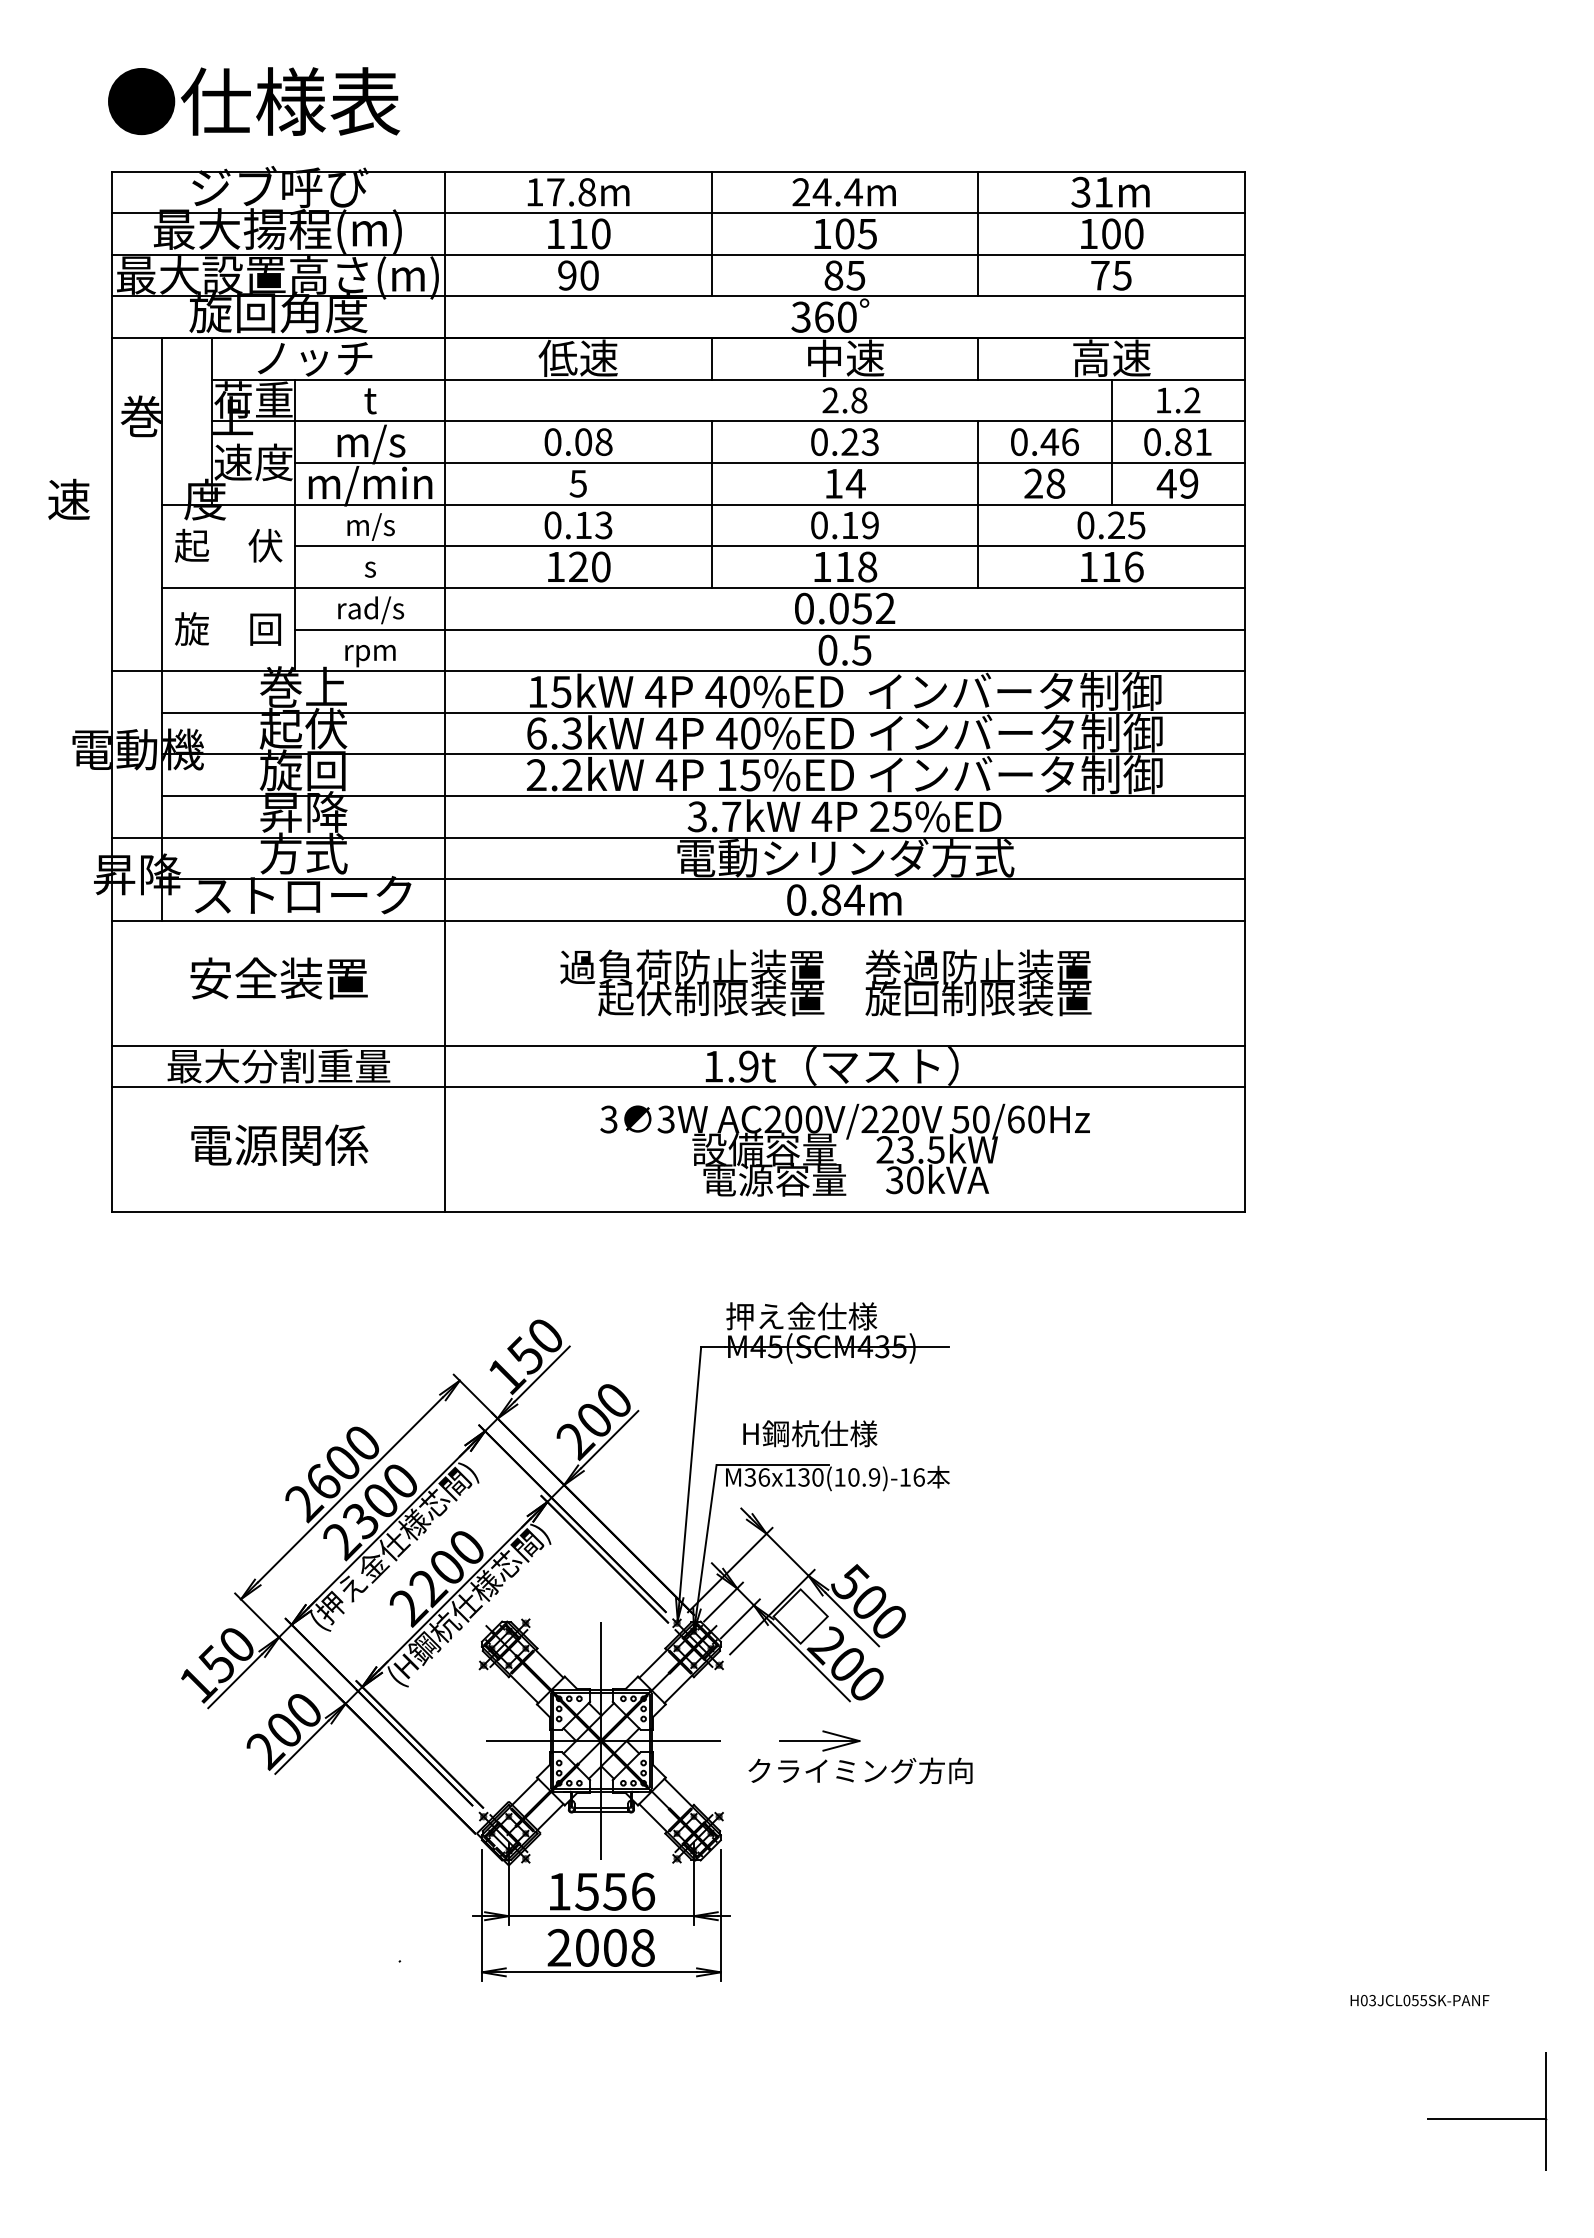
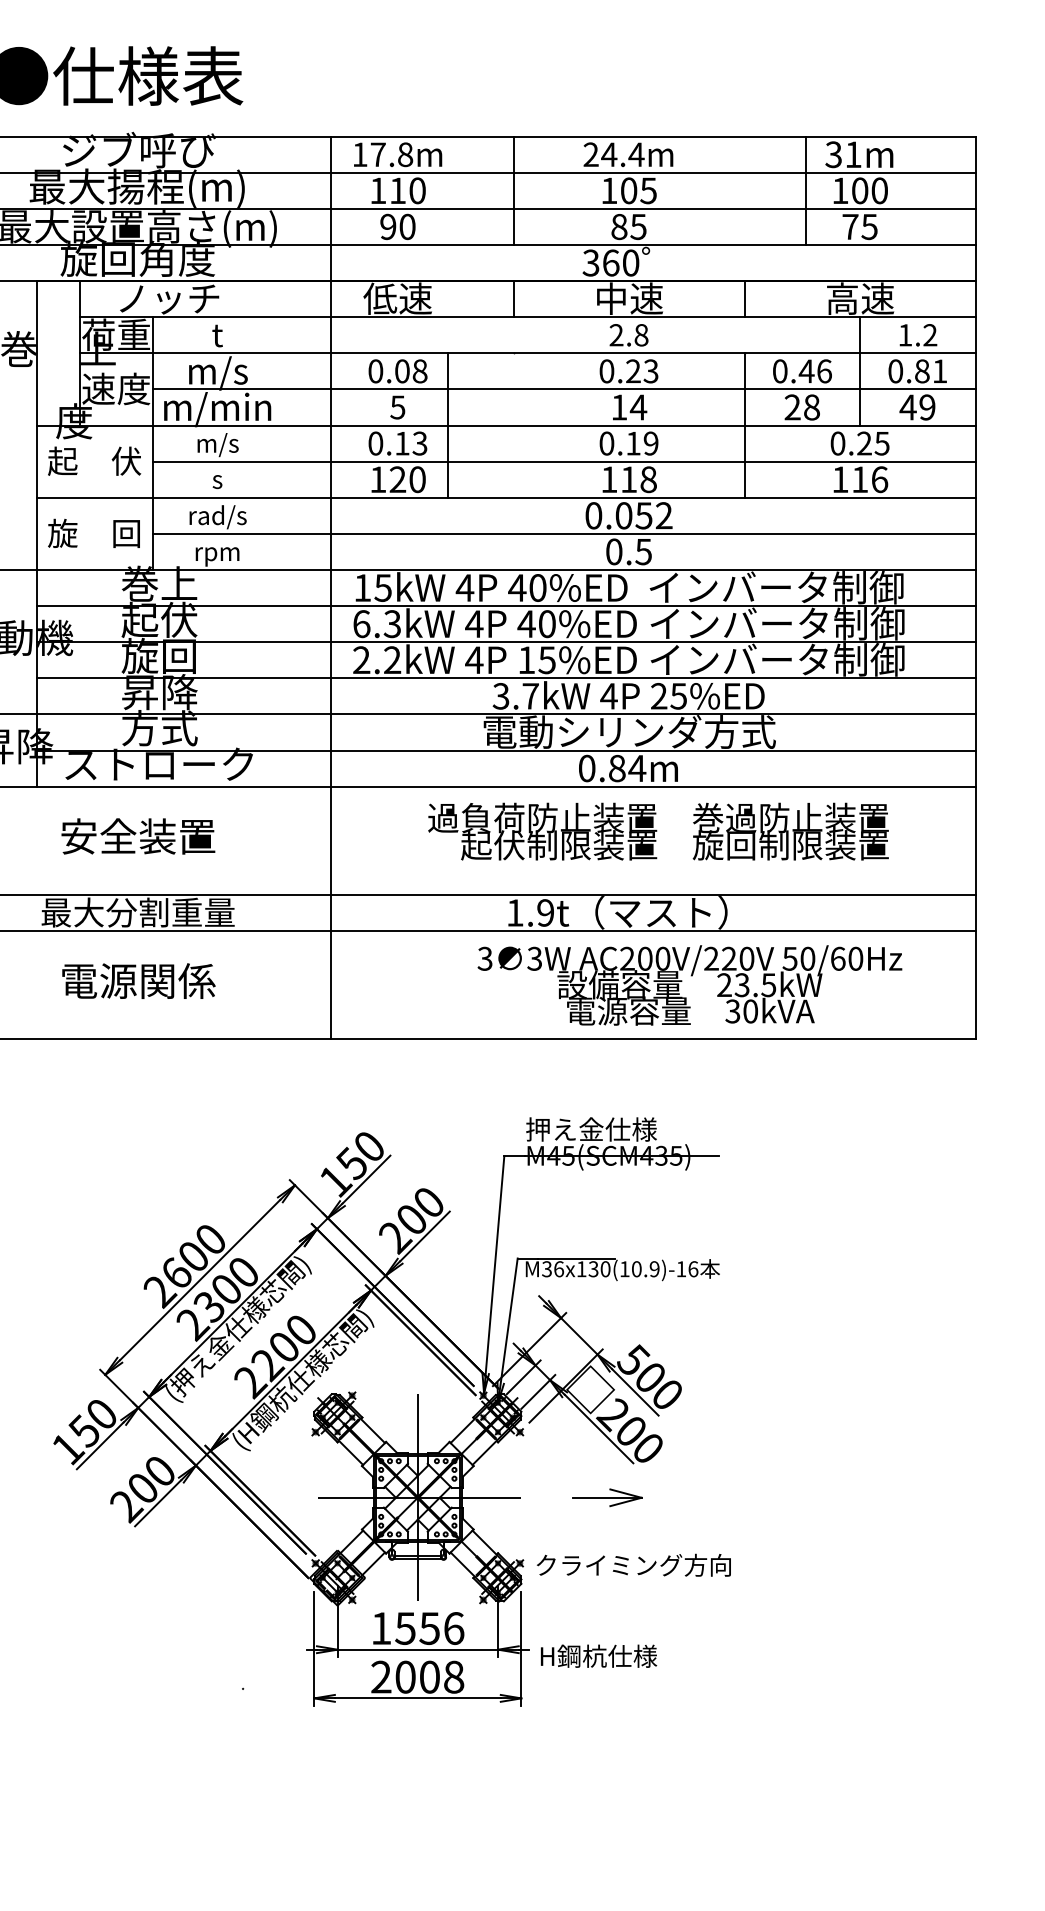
line: (978, 233) -> (806, 190), moved
line: (711, 504) -> (447, 425), moved
line: (445, 691) -> (331, 587), moved
text: (825, 982) -> (658, 831), moved
text: (844, 1149) -> (689, 984), moved
text: (810, 1433) -> (599, 1656), moved
text: (860, 1770) -> (633, 1564), moved

